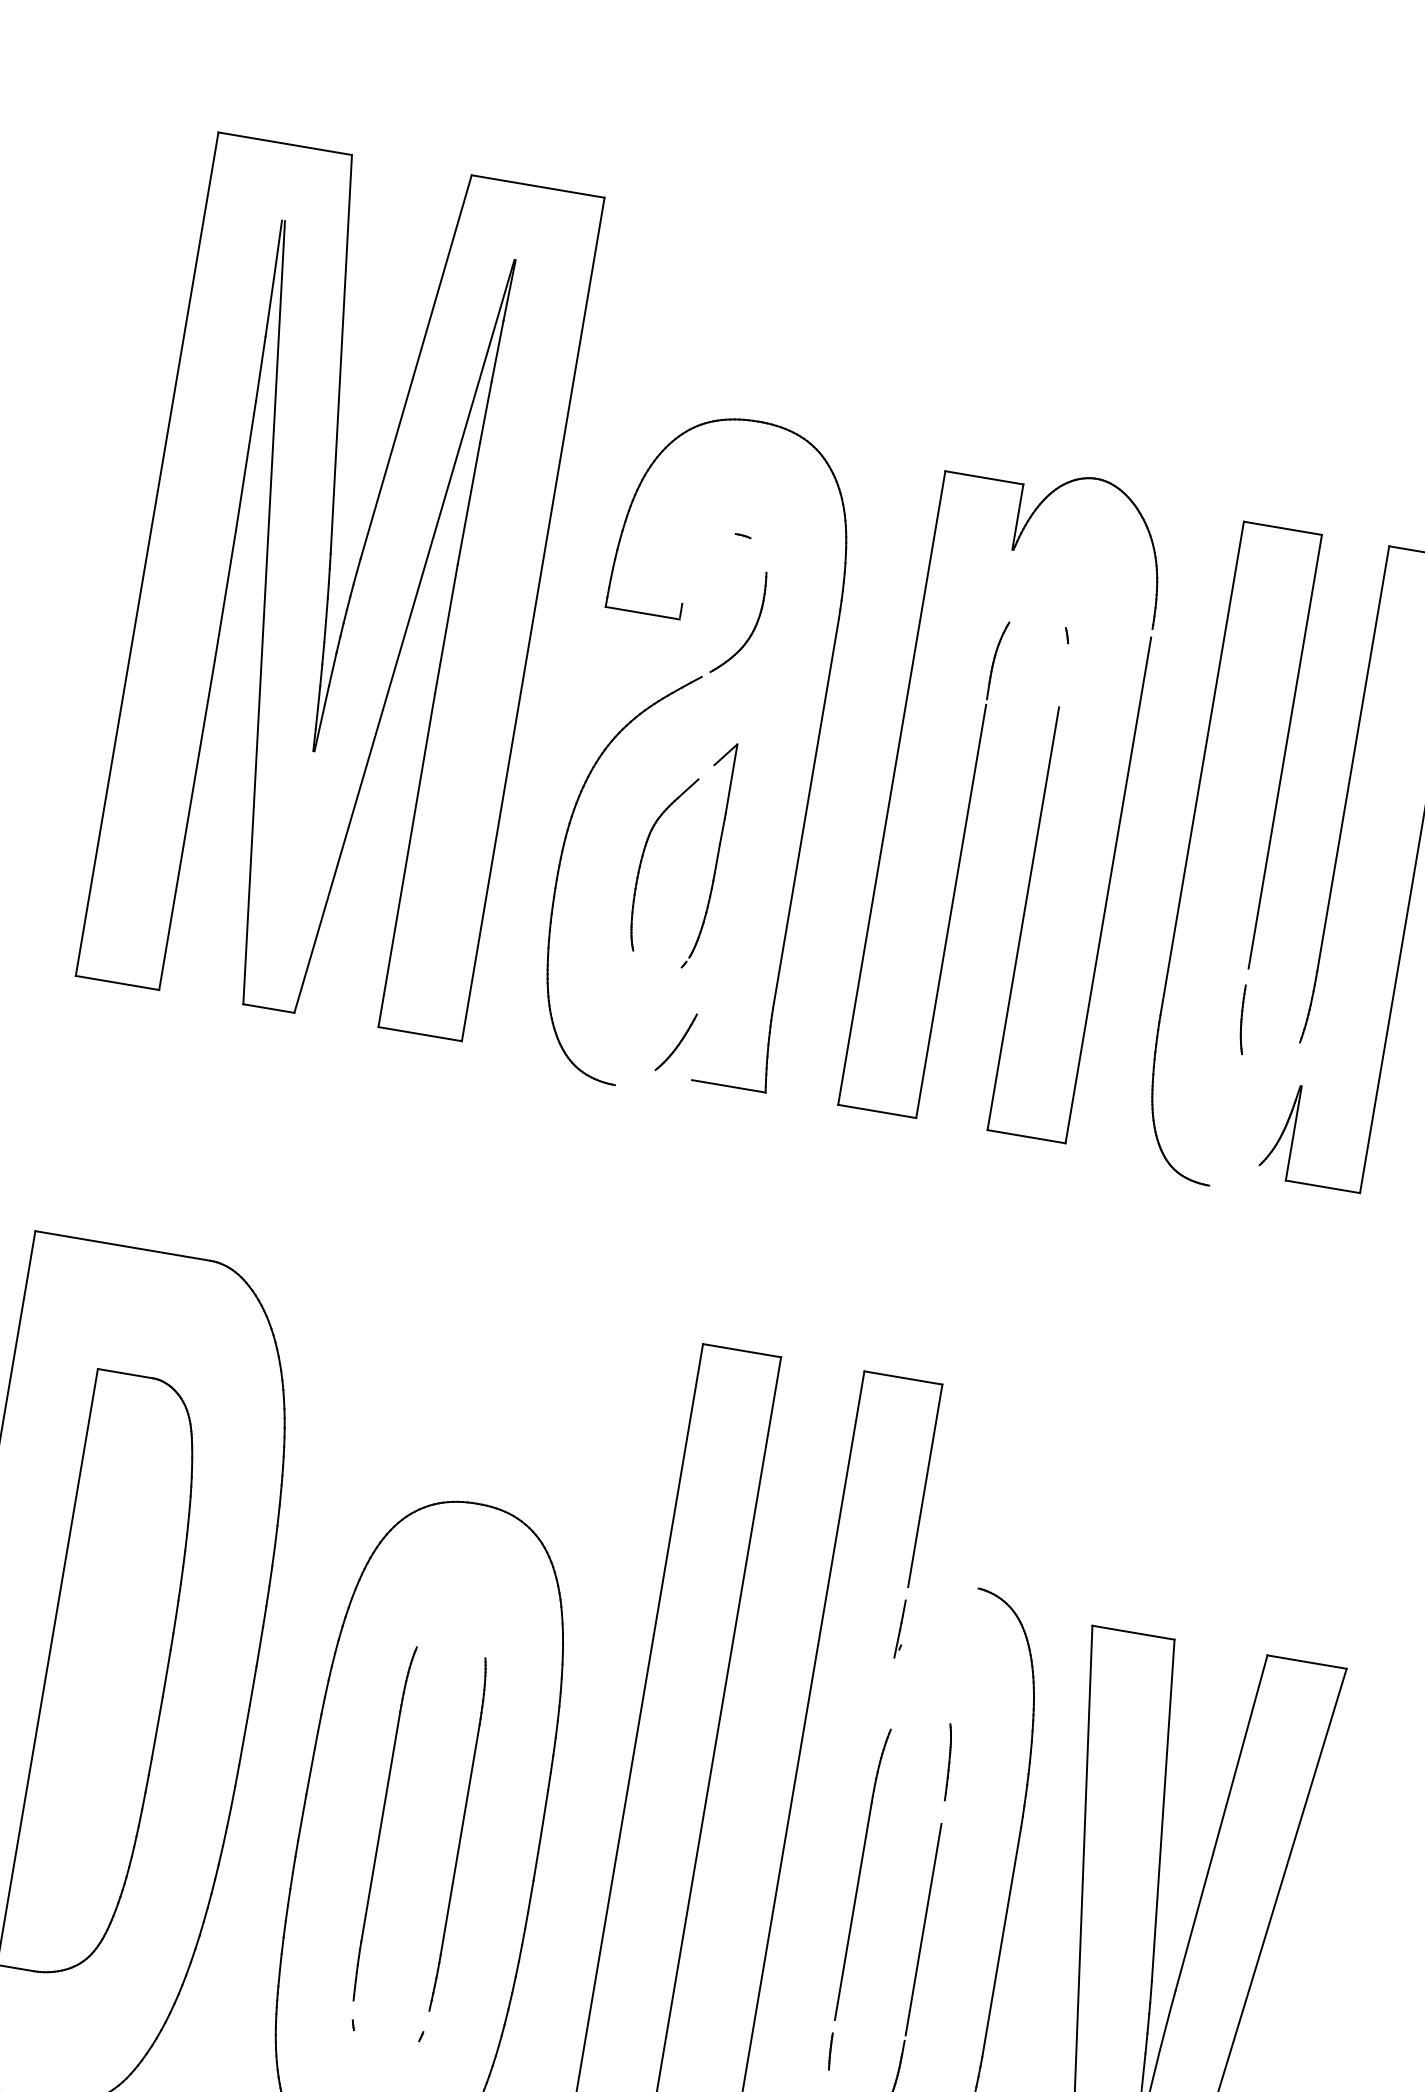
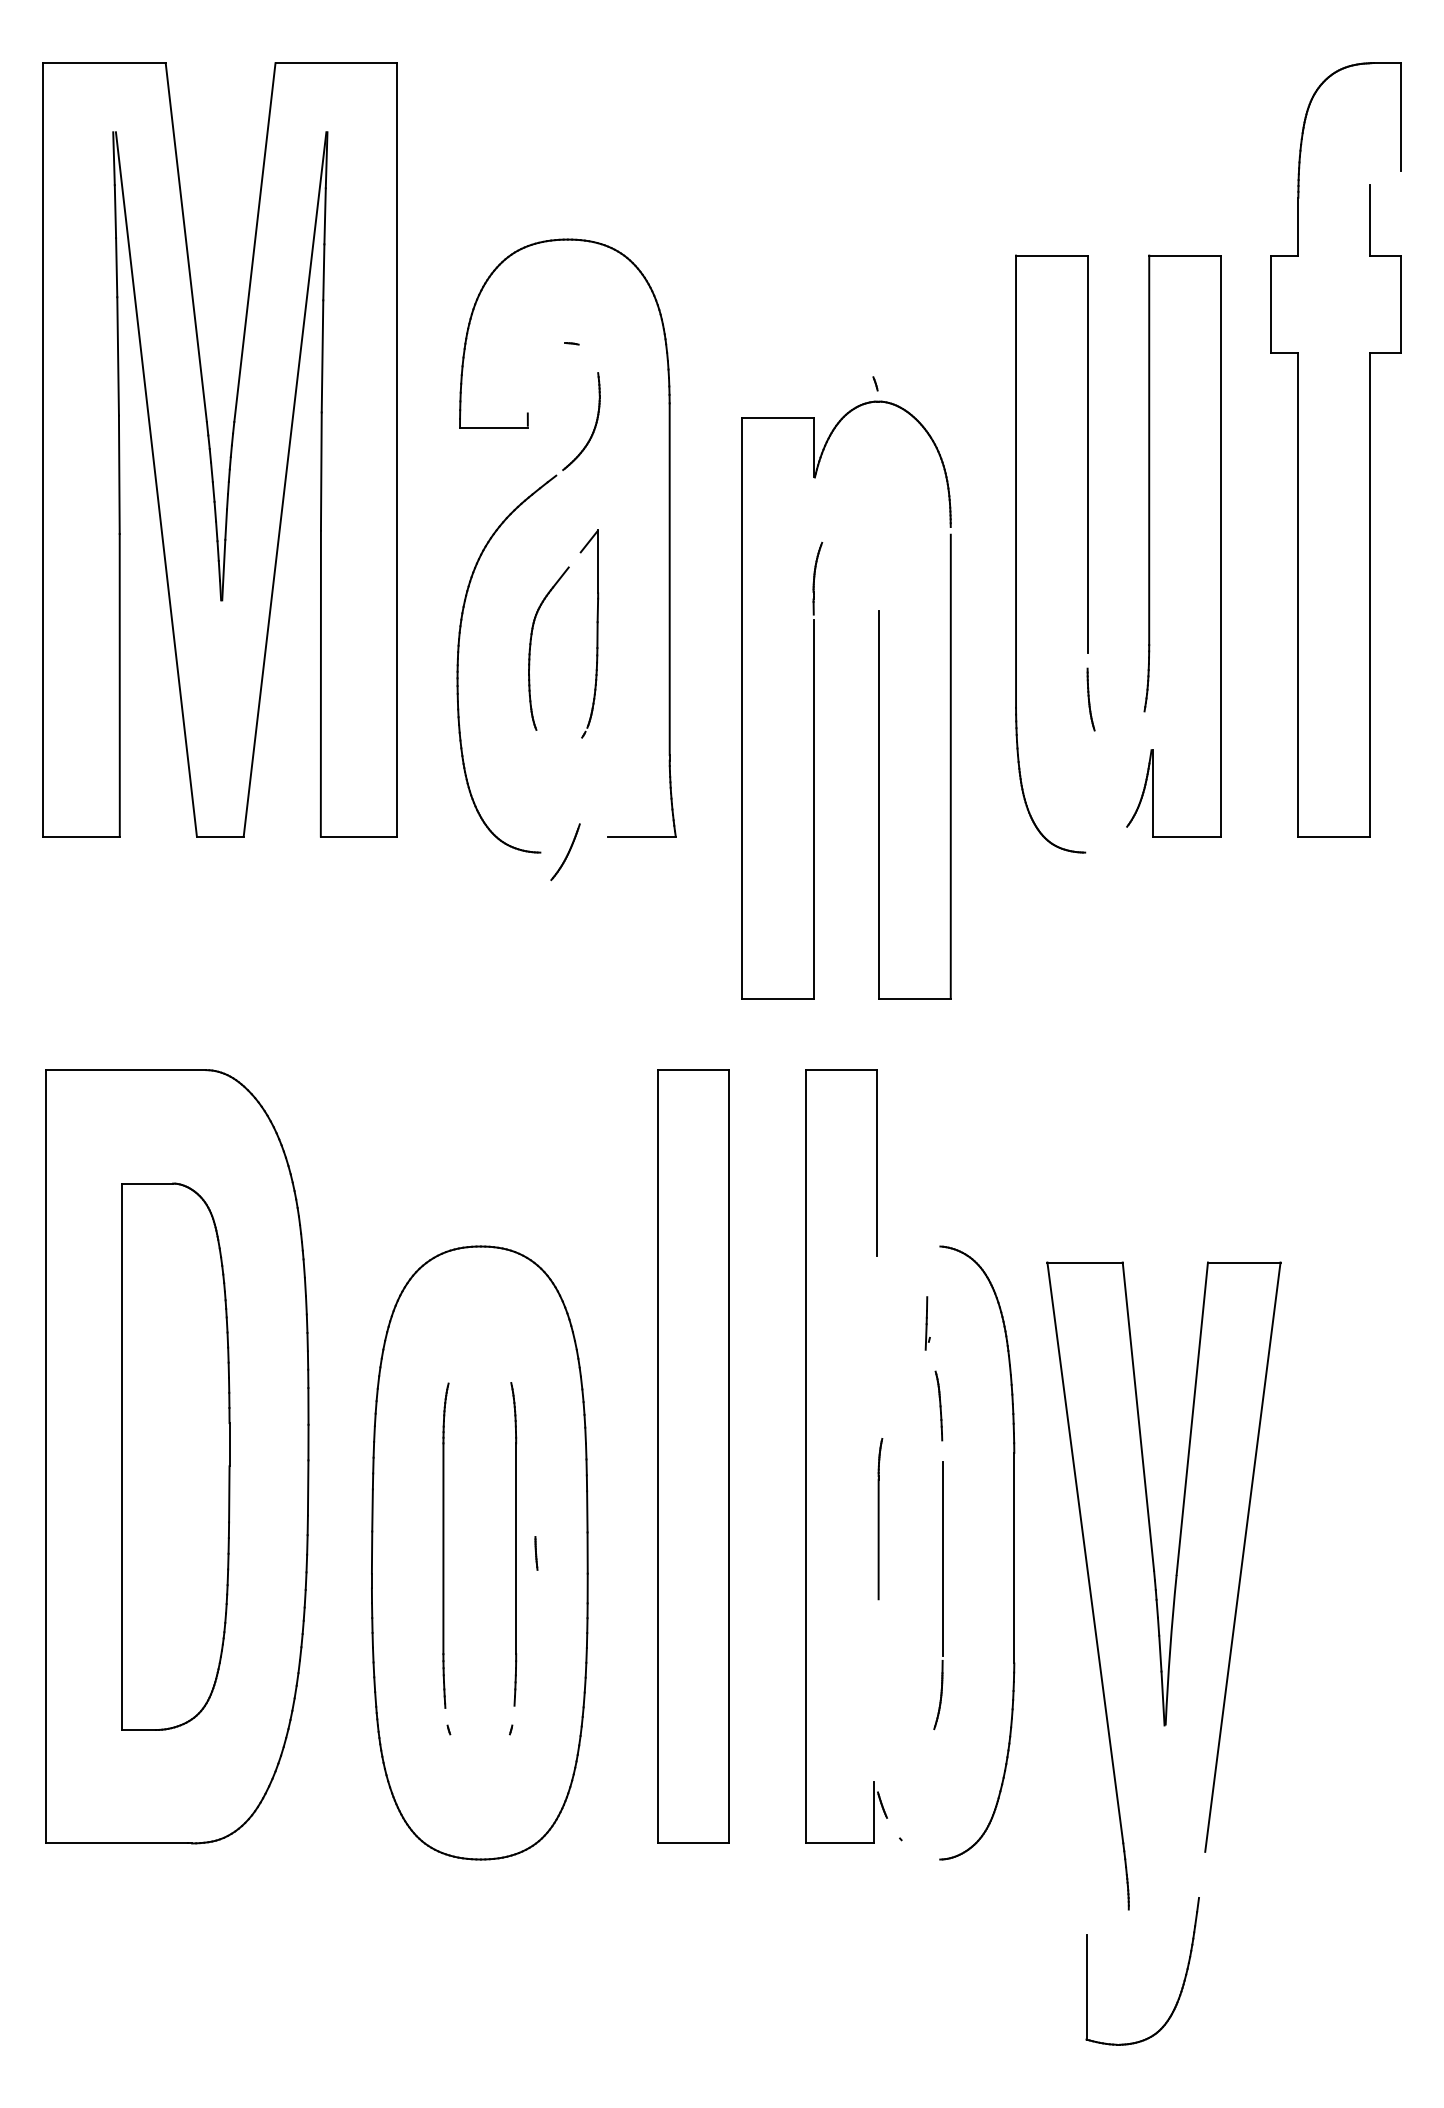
part: (972, 791) -> (814, 699), moved
part: (676, 1042) -> (565, 852), moved
part: (901, 1629) -> (927, 1323), moved
part: (863, 1874) -> (880, 1518), size x0.6
line: (830, 2051) -> (536, 1553), moved

